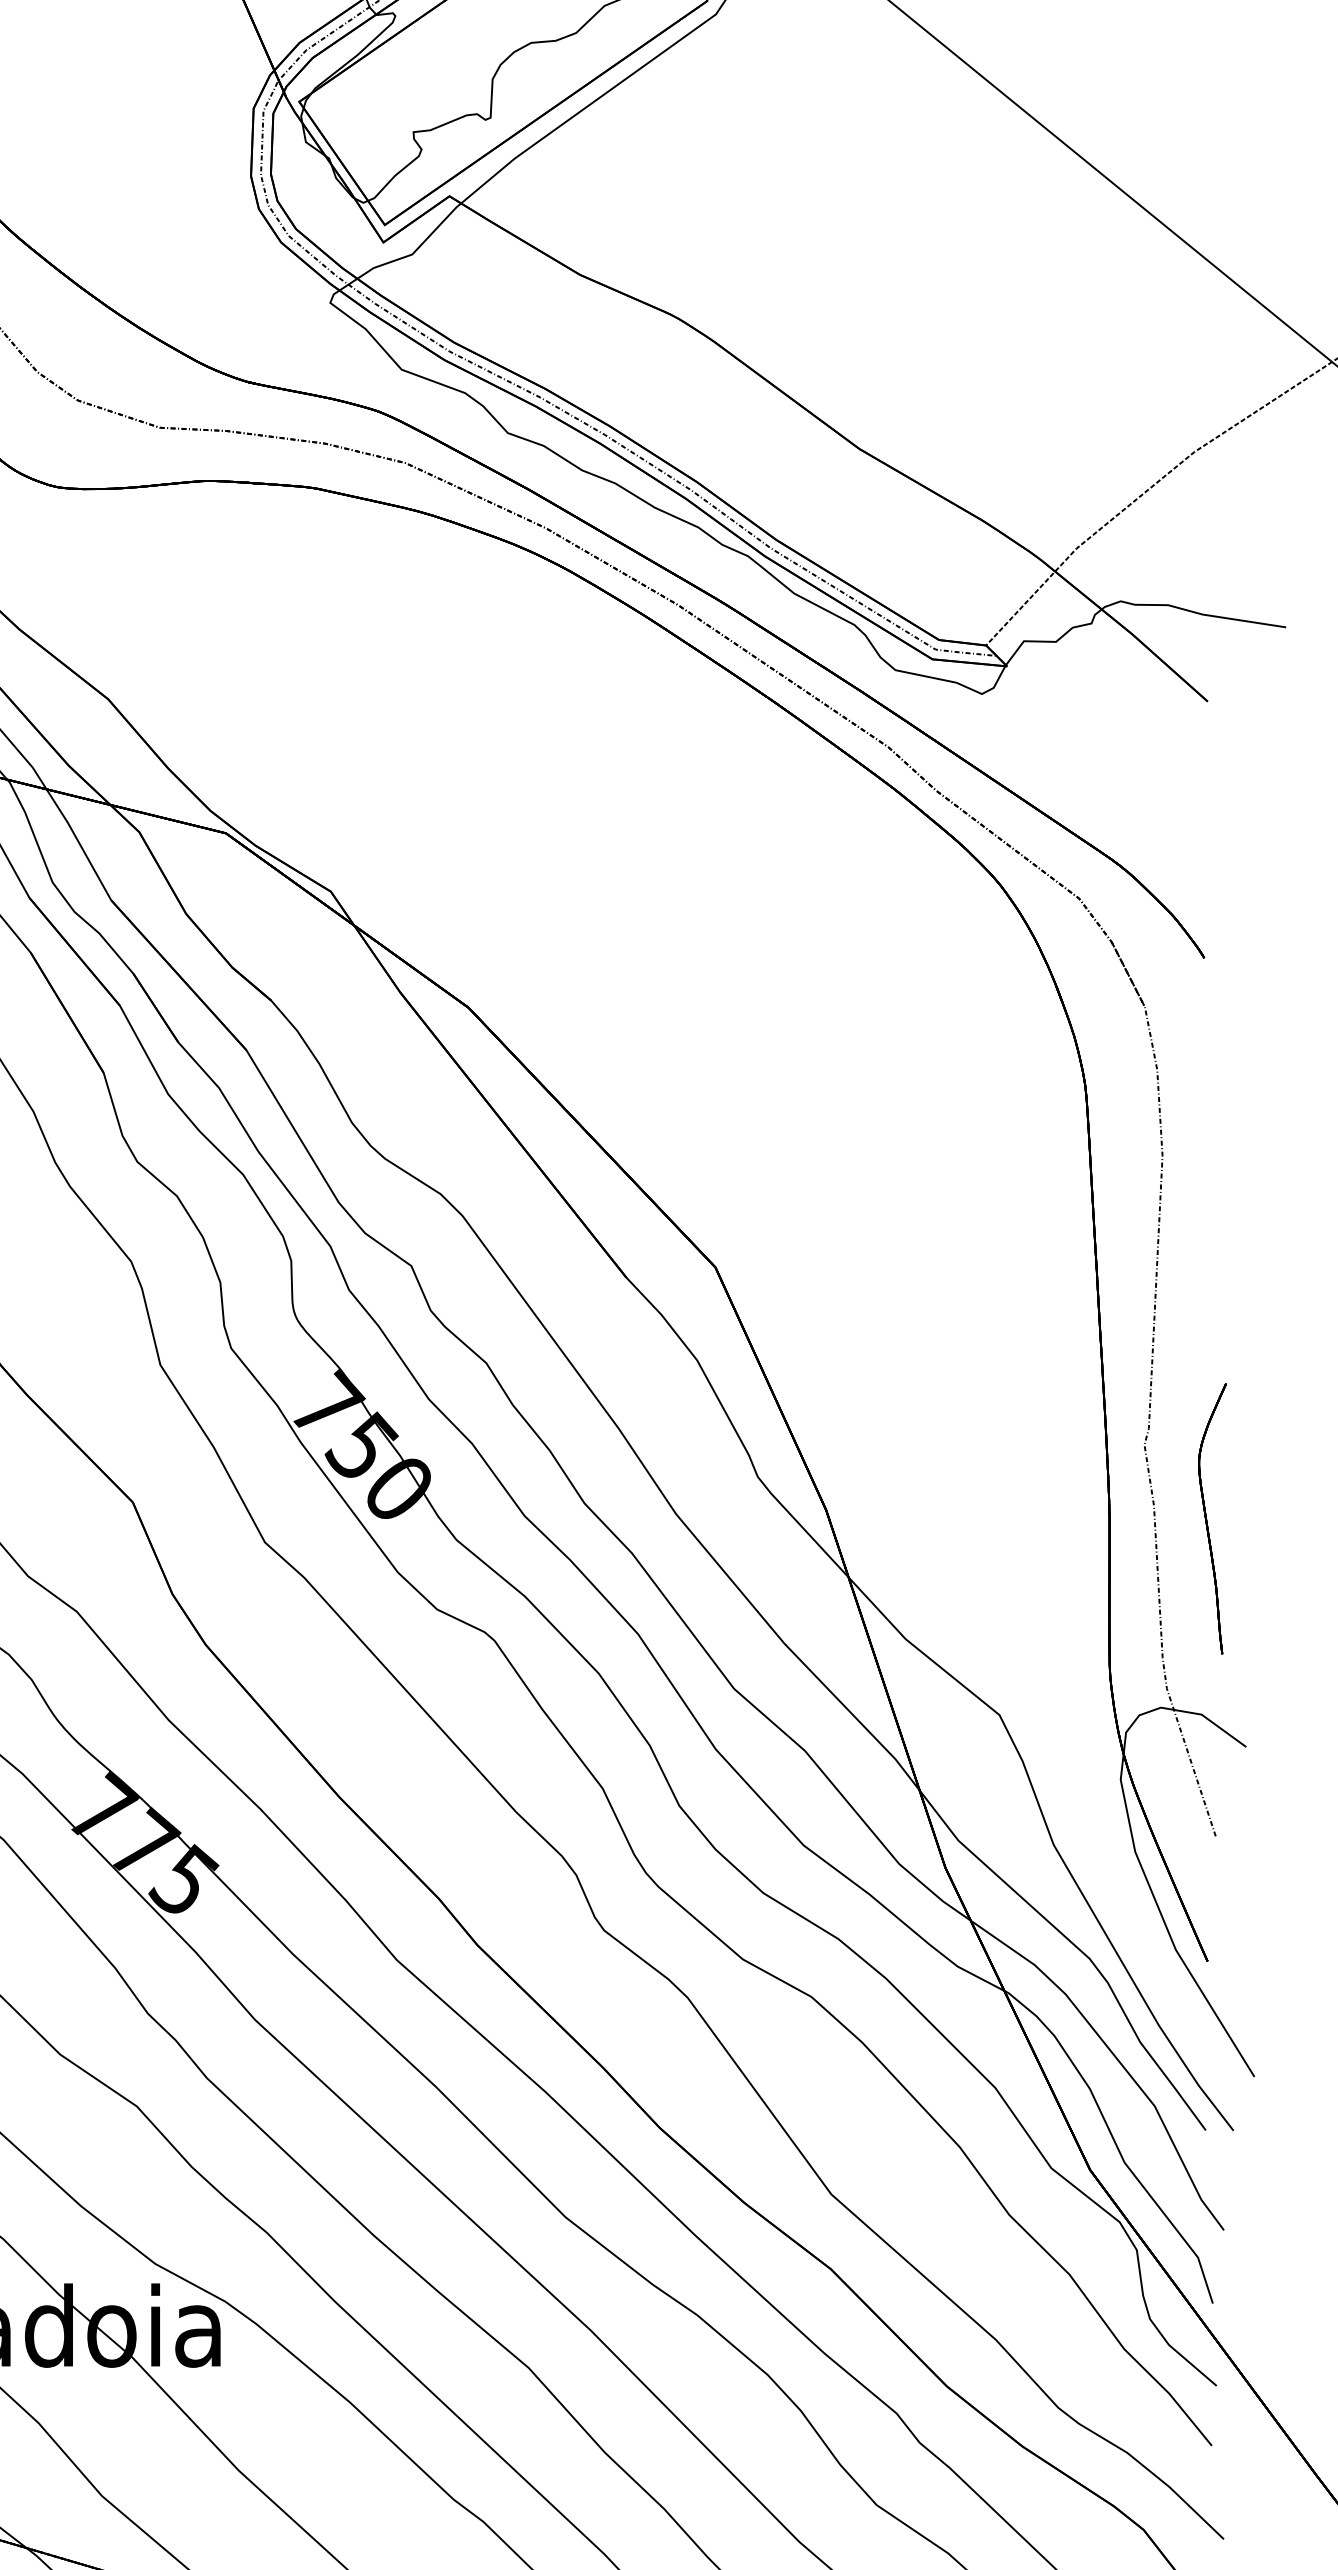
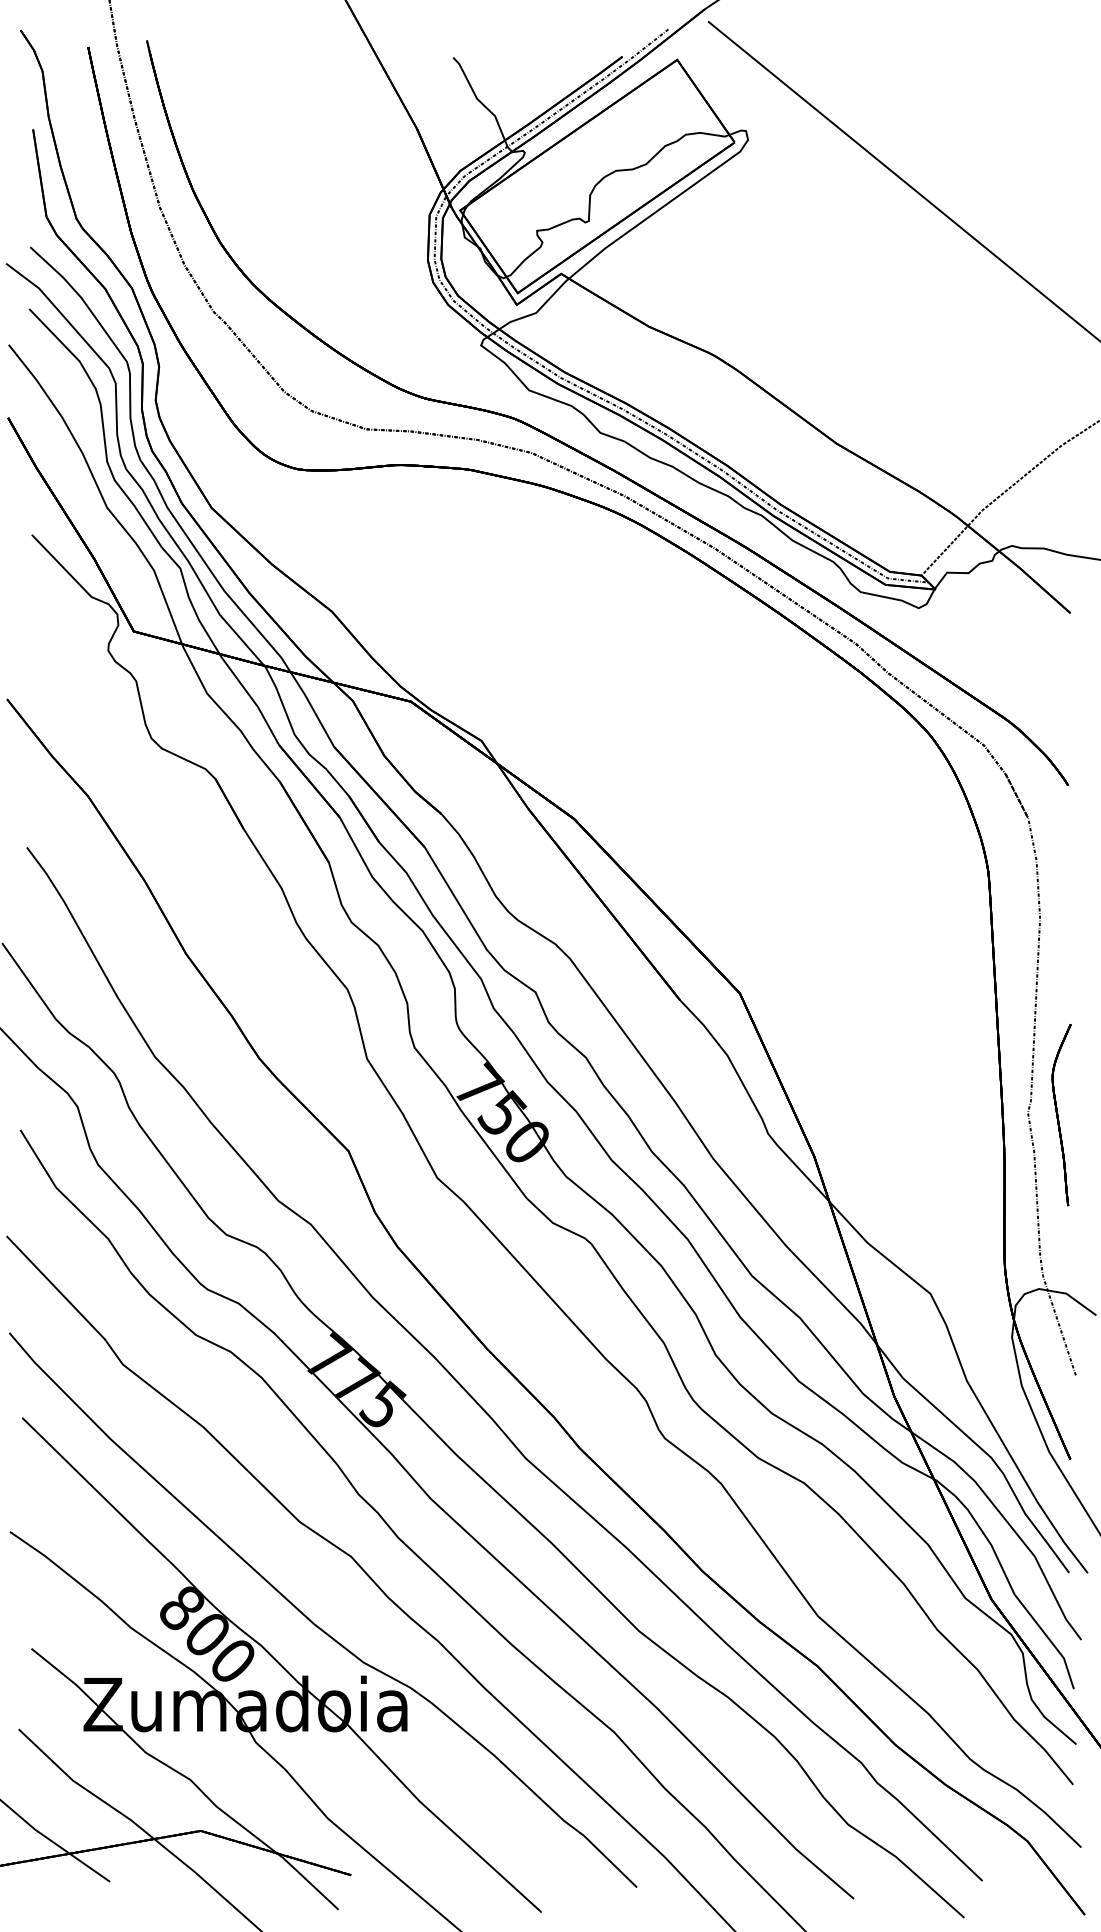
part: (1212, 1519) -> (1061, 1115), moved

